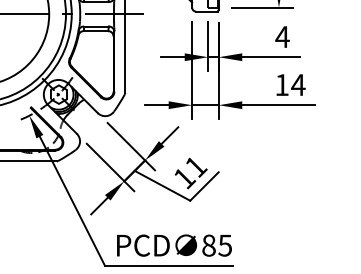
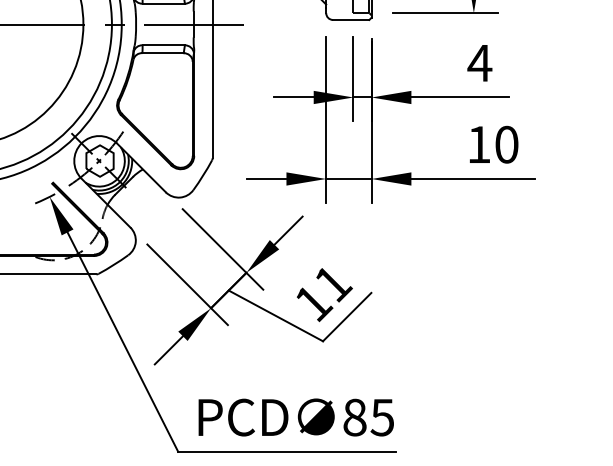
text: (298, 85) -> (506, 145), 14 -> 10

